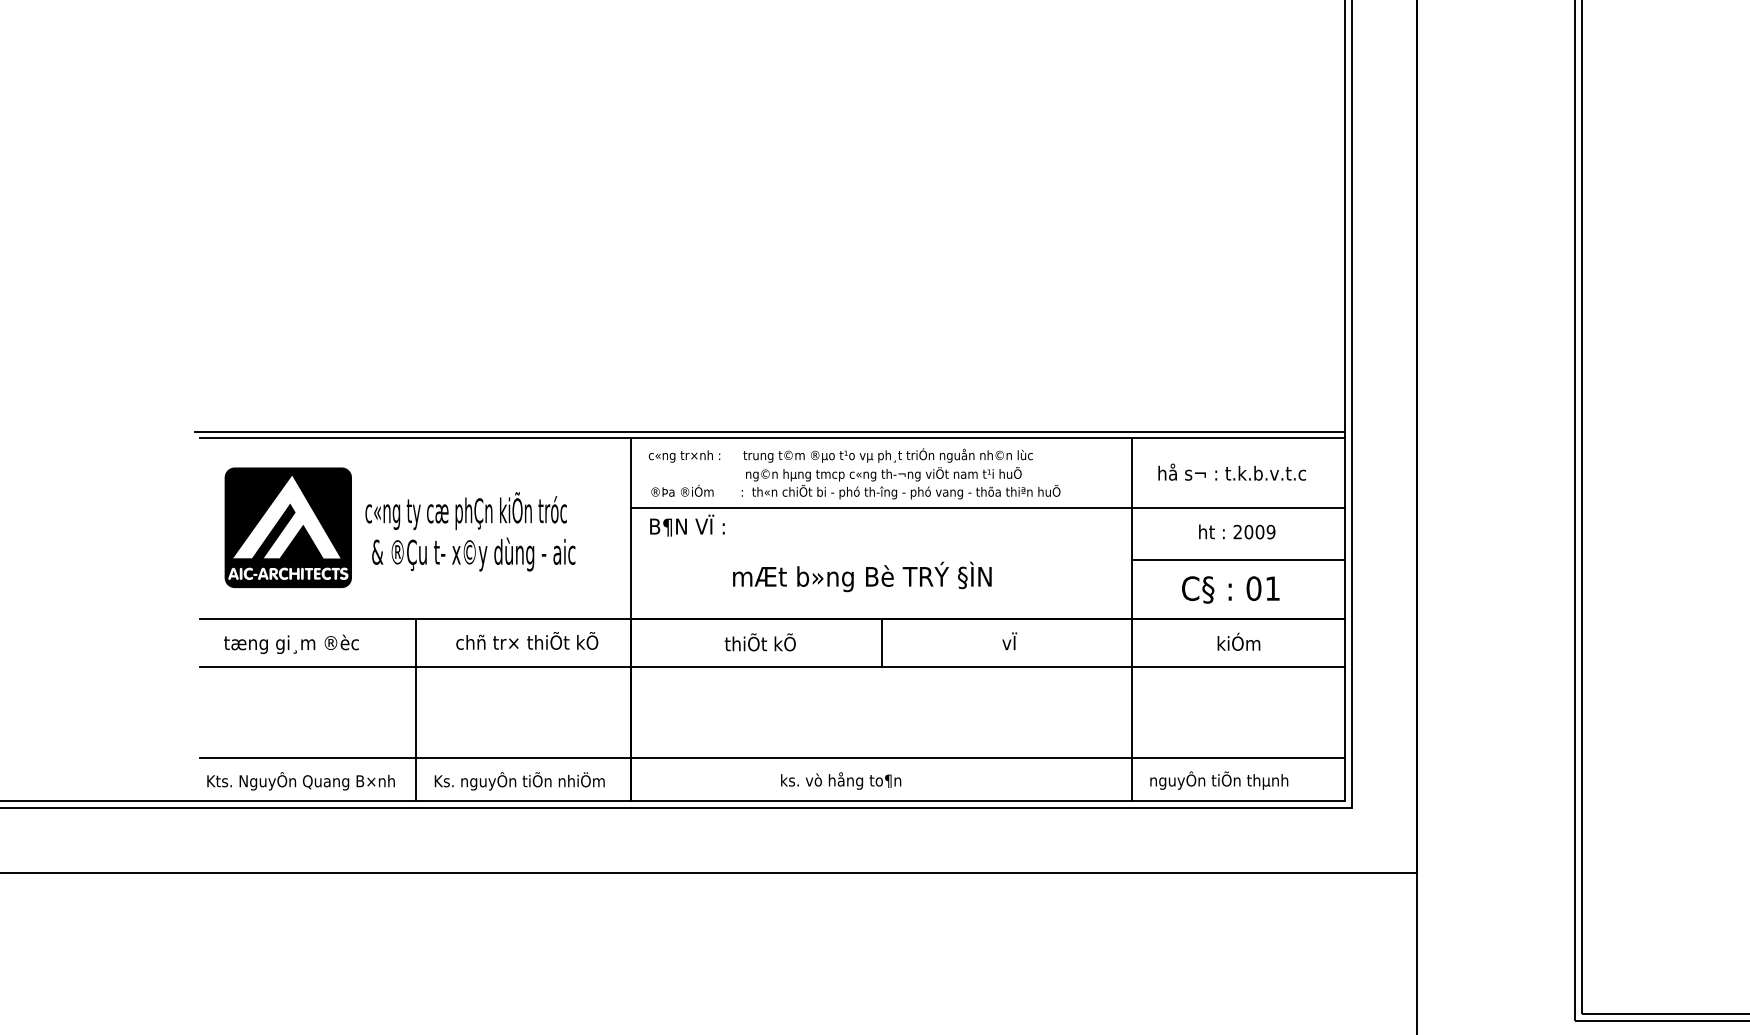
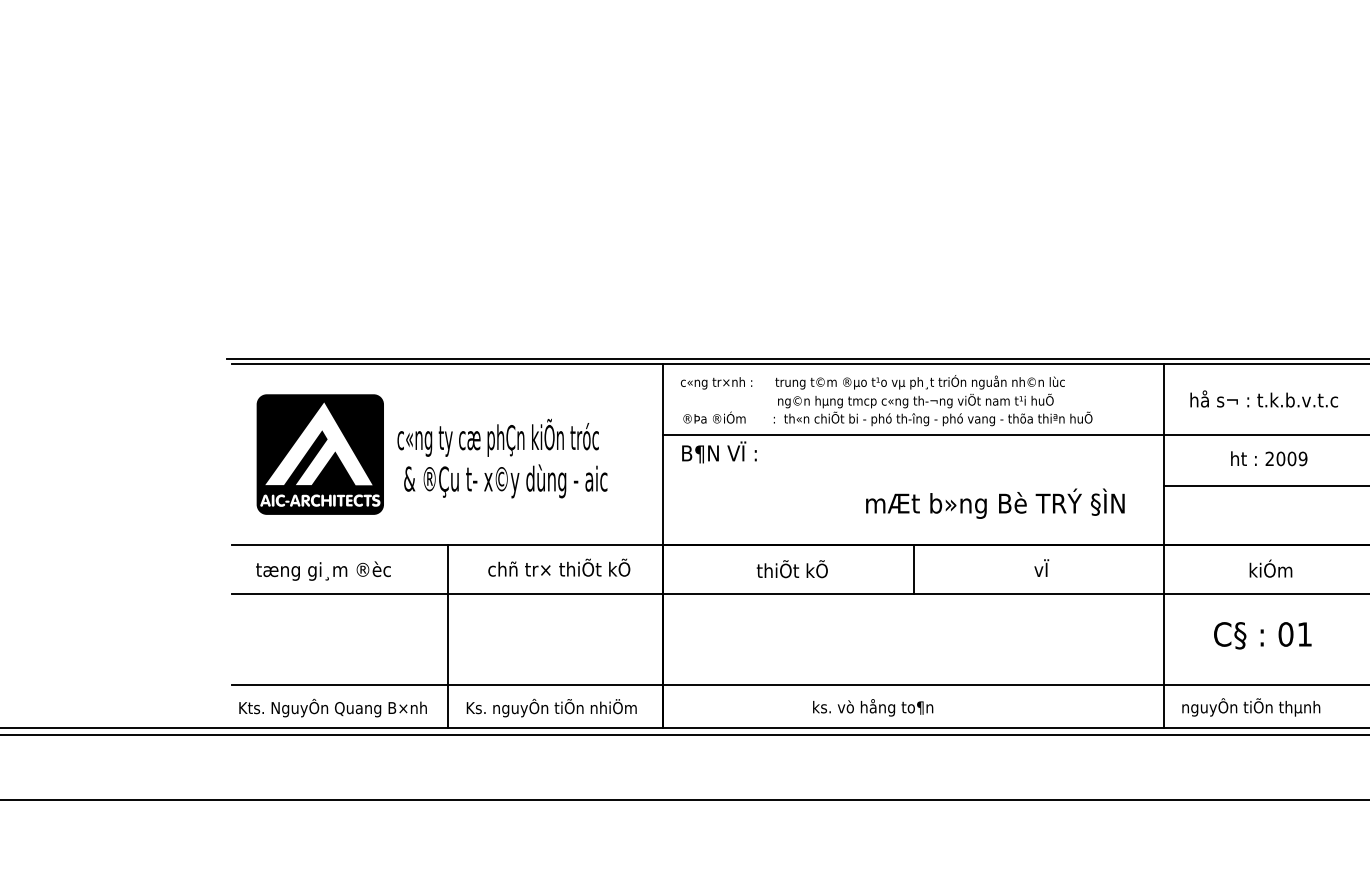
text: (862, 576) -> (995, 503), moved
text: (1230, 589) -> (1262, 635), moved

